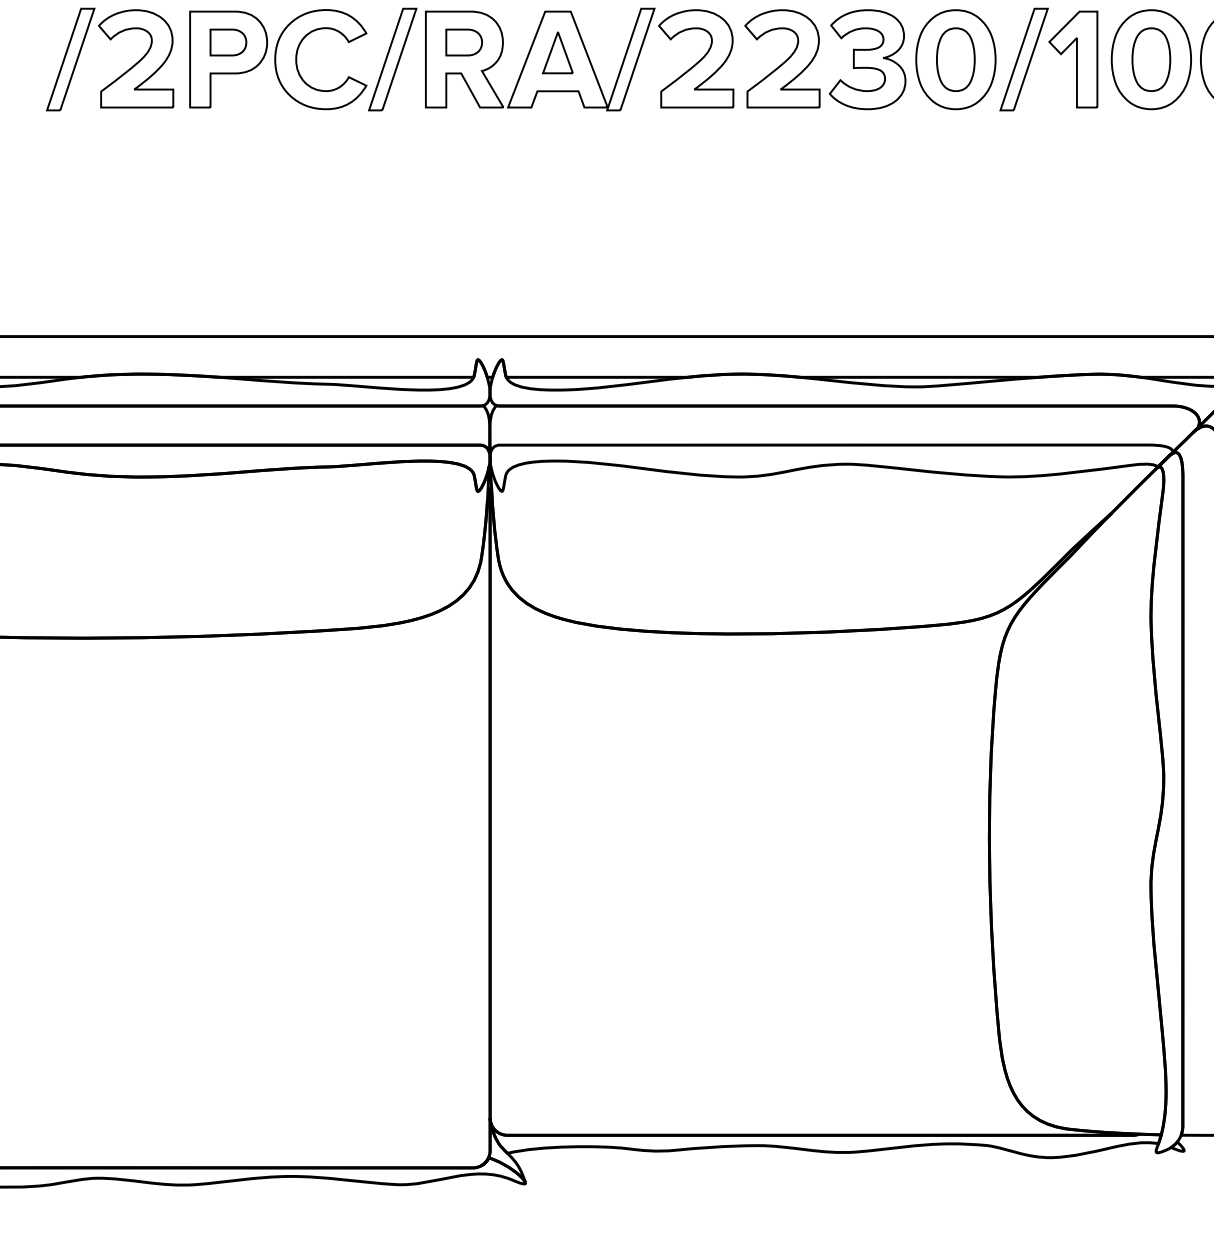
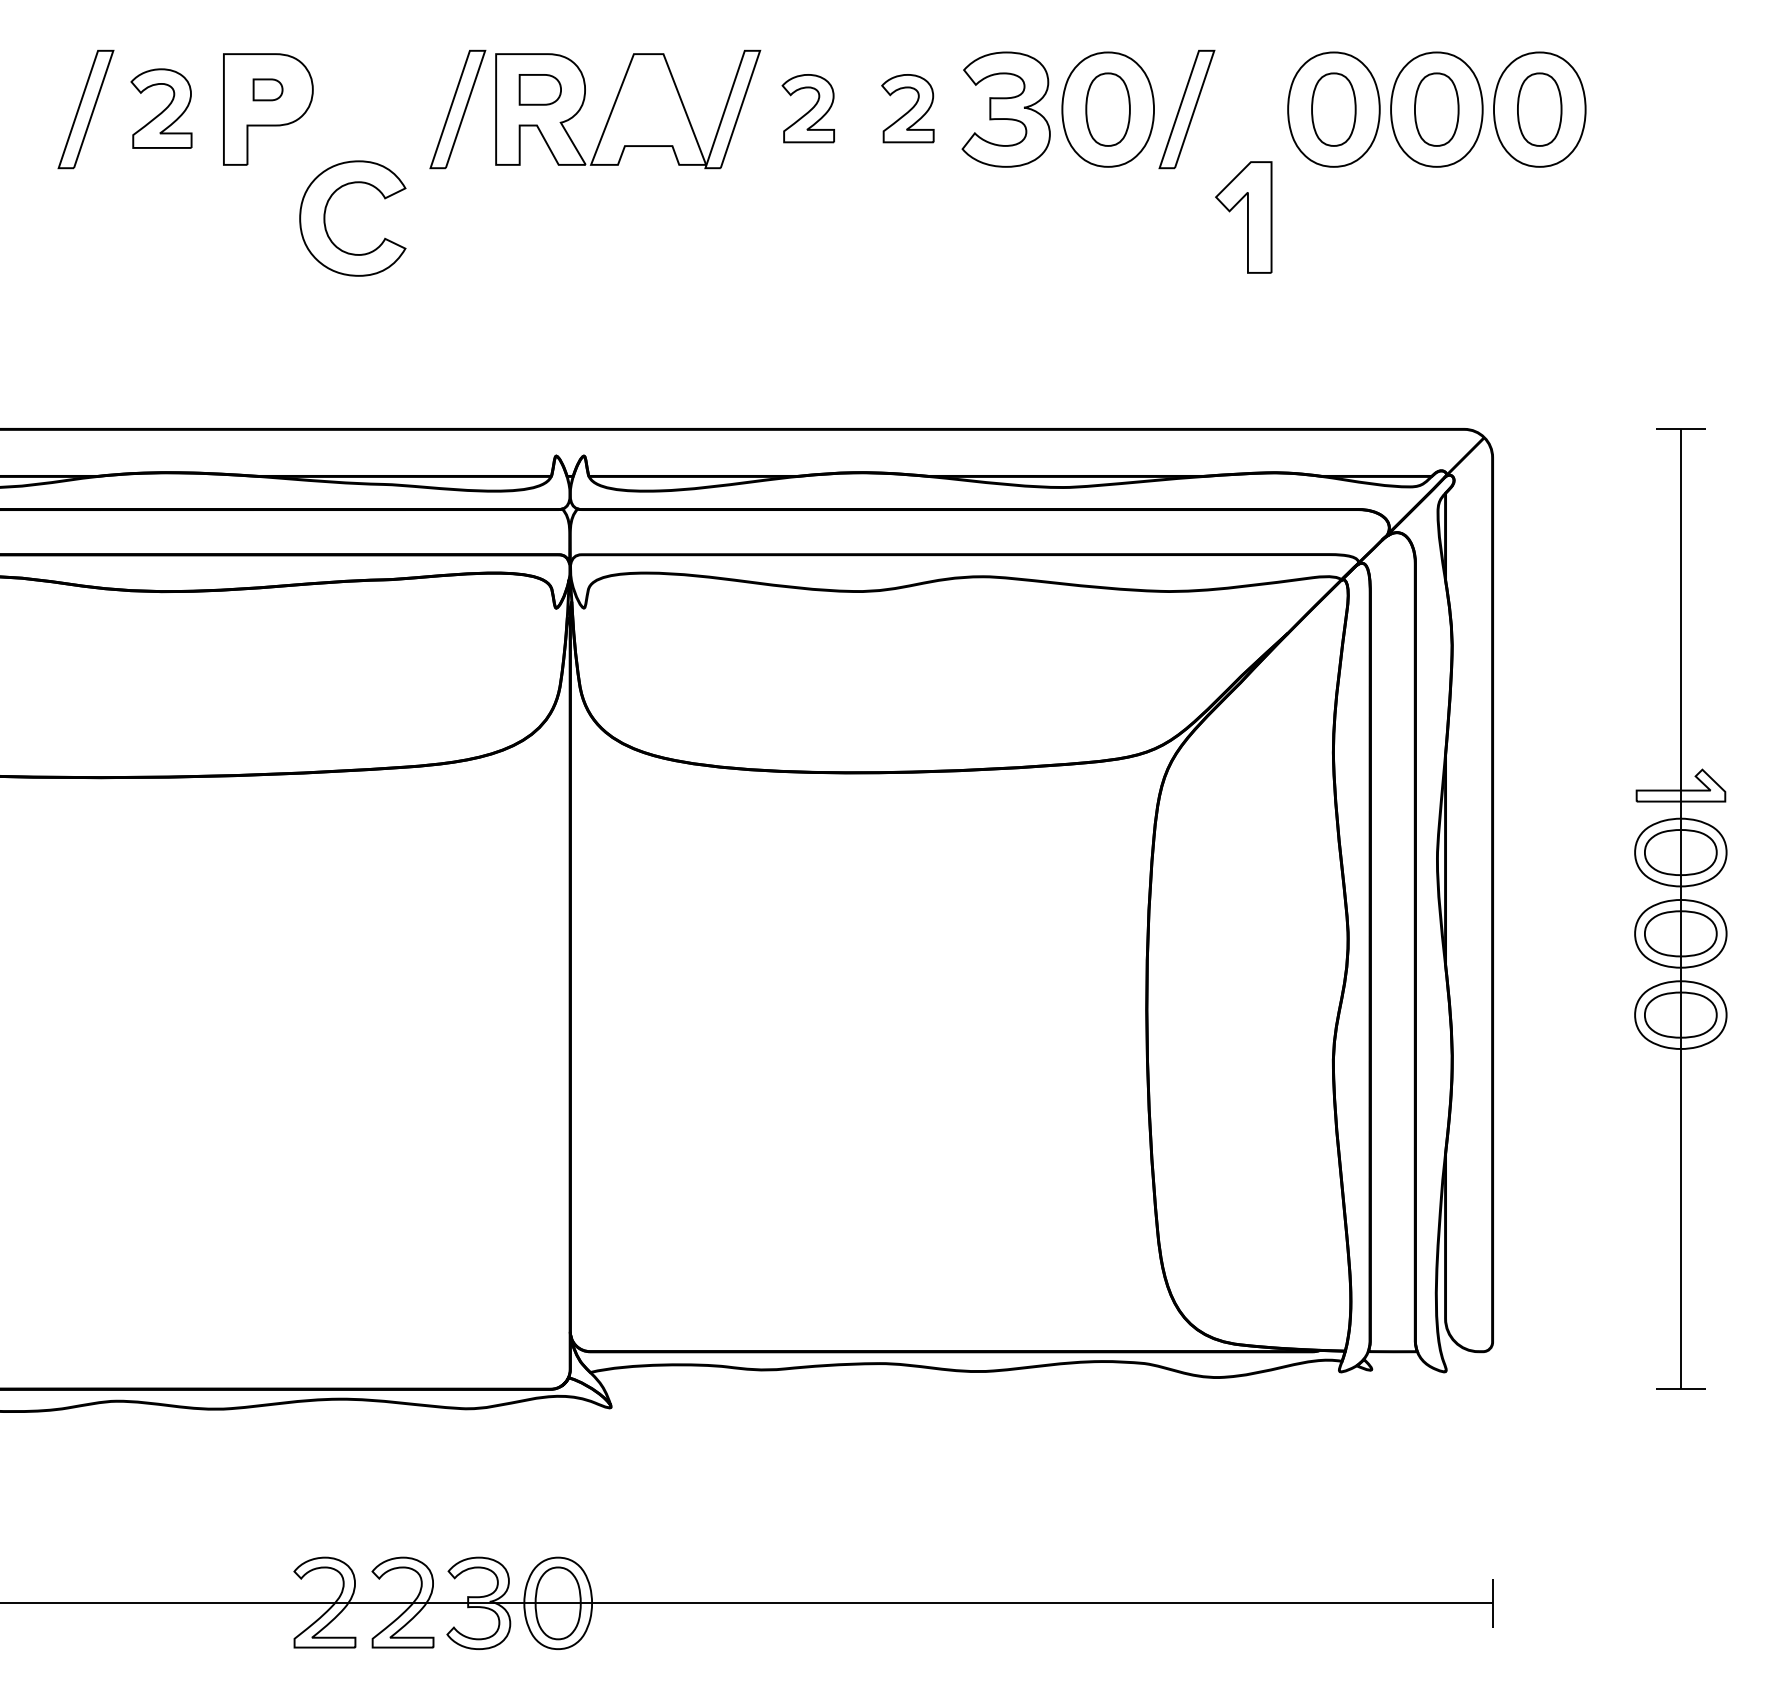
part: (227, 42) -> (267, 89), size x0.7
part: (557, 52) -> (648, 101), removed
part: (136, 58) -> (161, 108), size x0.7
part: (696, 58) -> (808, 108), size x0.6
part: (782, 58) -> (907, 108), size x0.6
part: (297, 59) -> (325, 218), moved
part: (1073, 59) -> (1243, 217), moved

